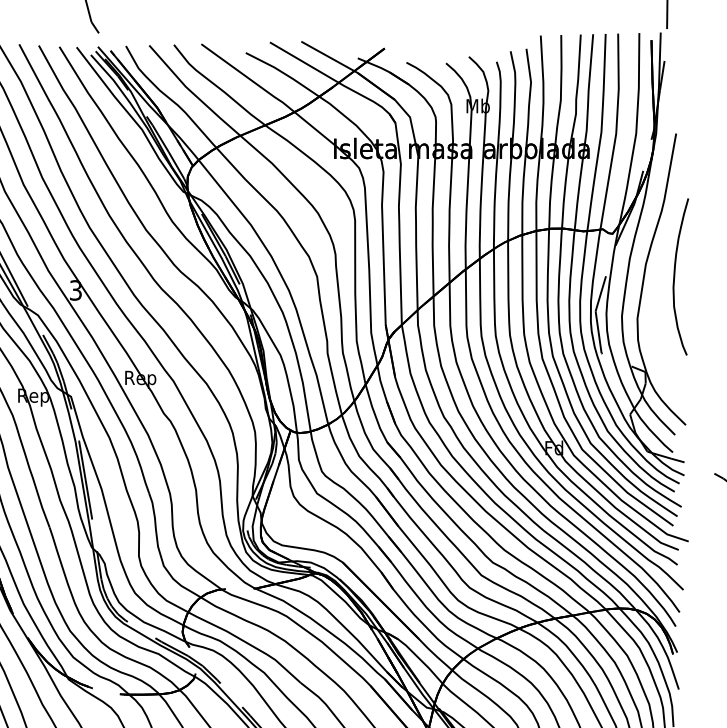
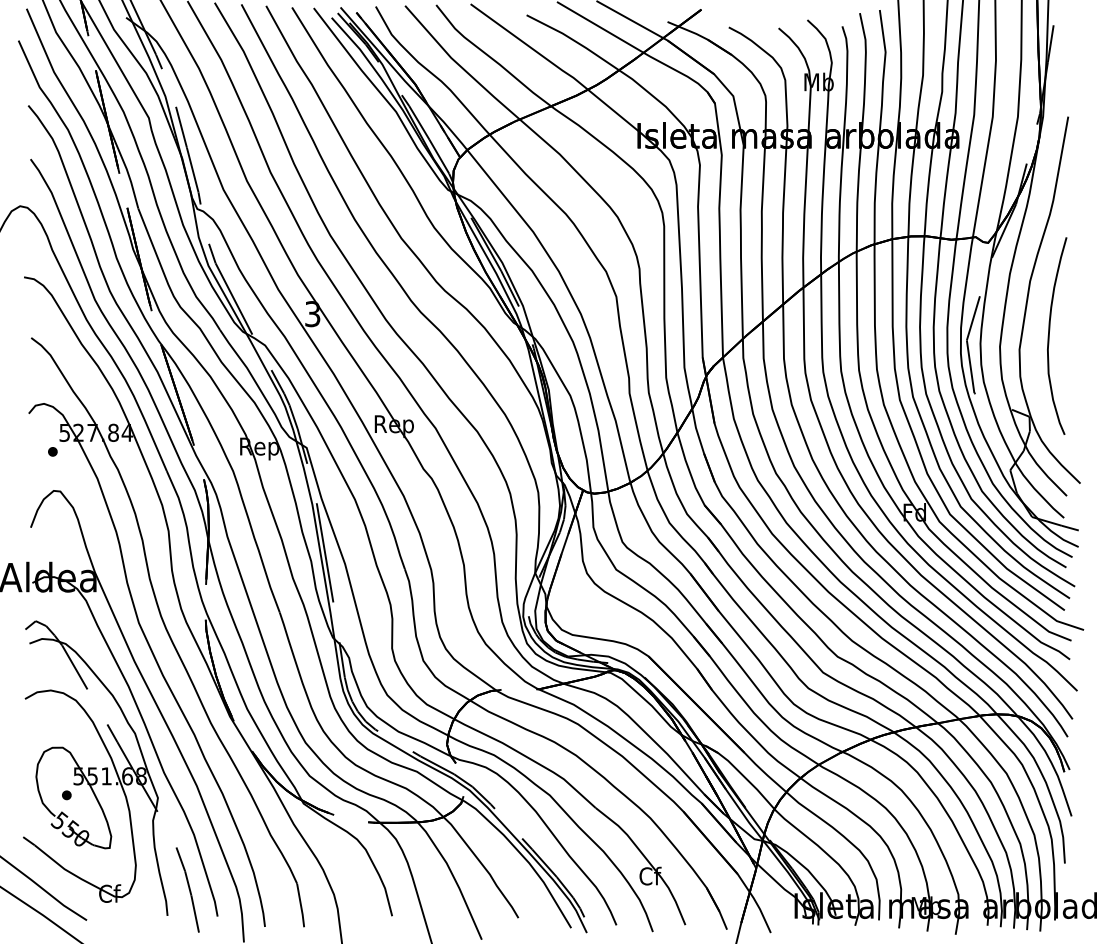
curve: (674, 276) -> (1049, 335), moved

